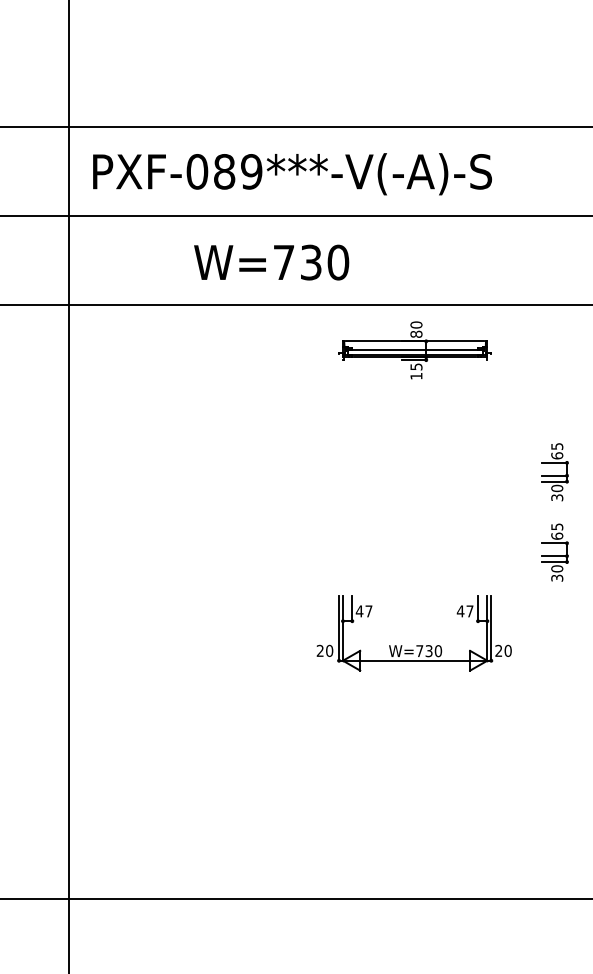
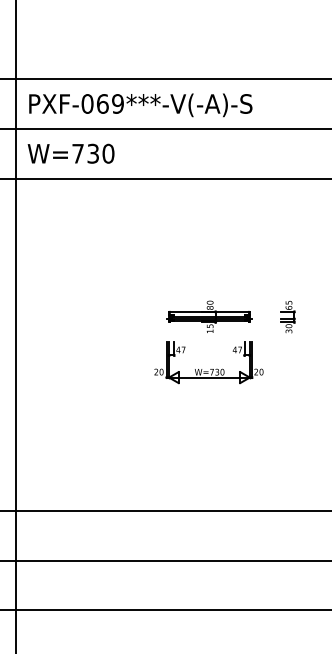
text: (224, 170) -> (102, 103), PXF-089***-V(-A)-S -> PXF-069***-V(-A)-S
text: (270, 262) -> (70, 153), moved
part: (415, 349) -> (209, 316), moved
part: (554, 472) -> (287, 272), removed

